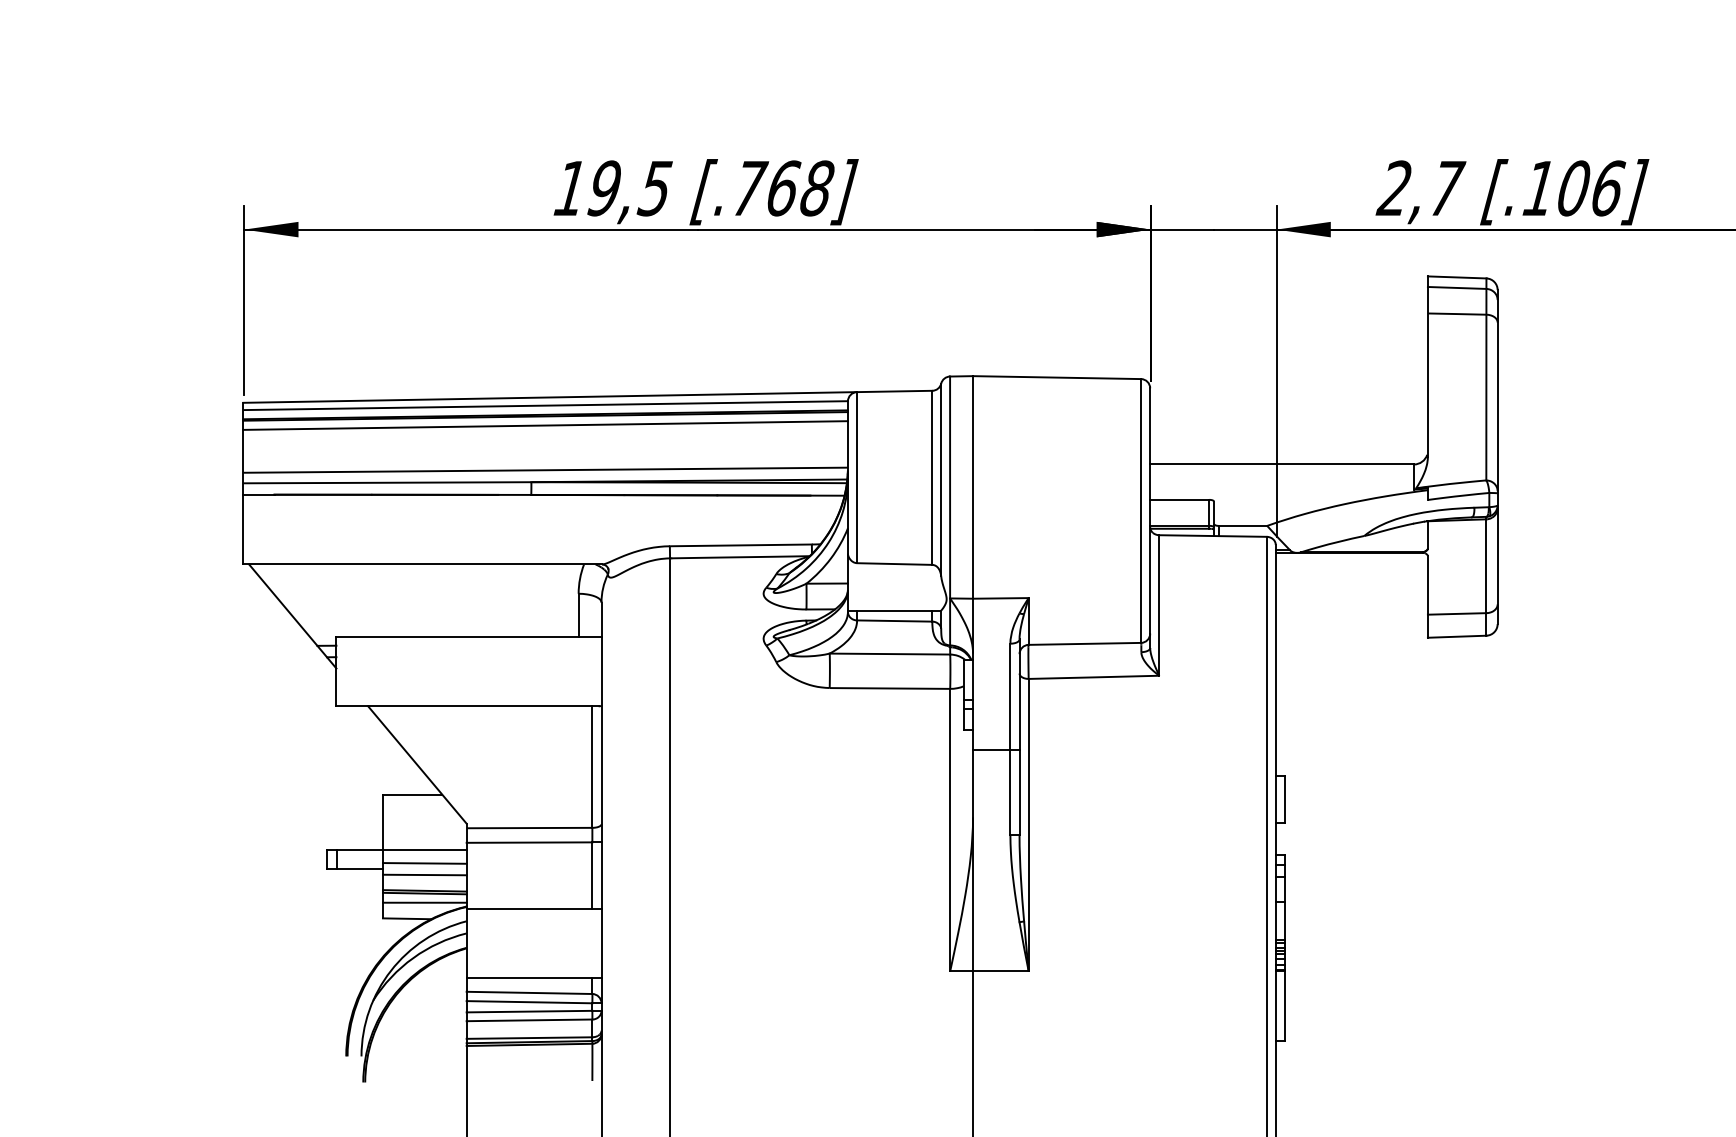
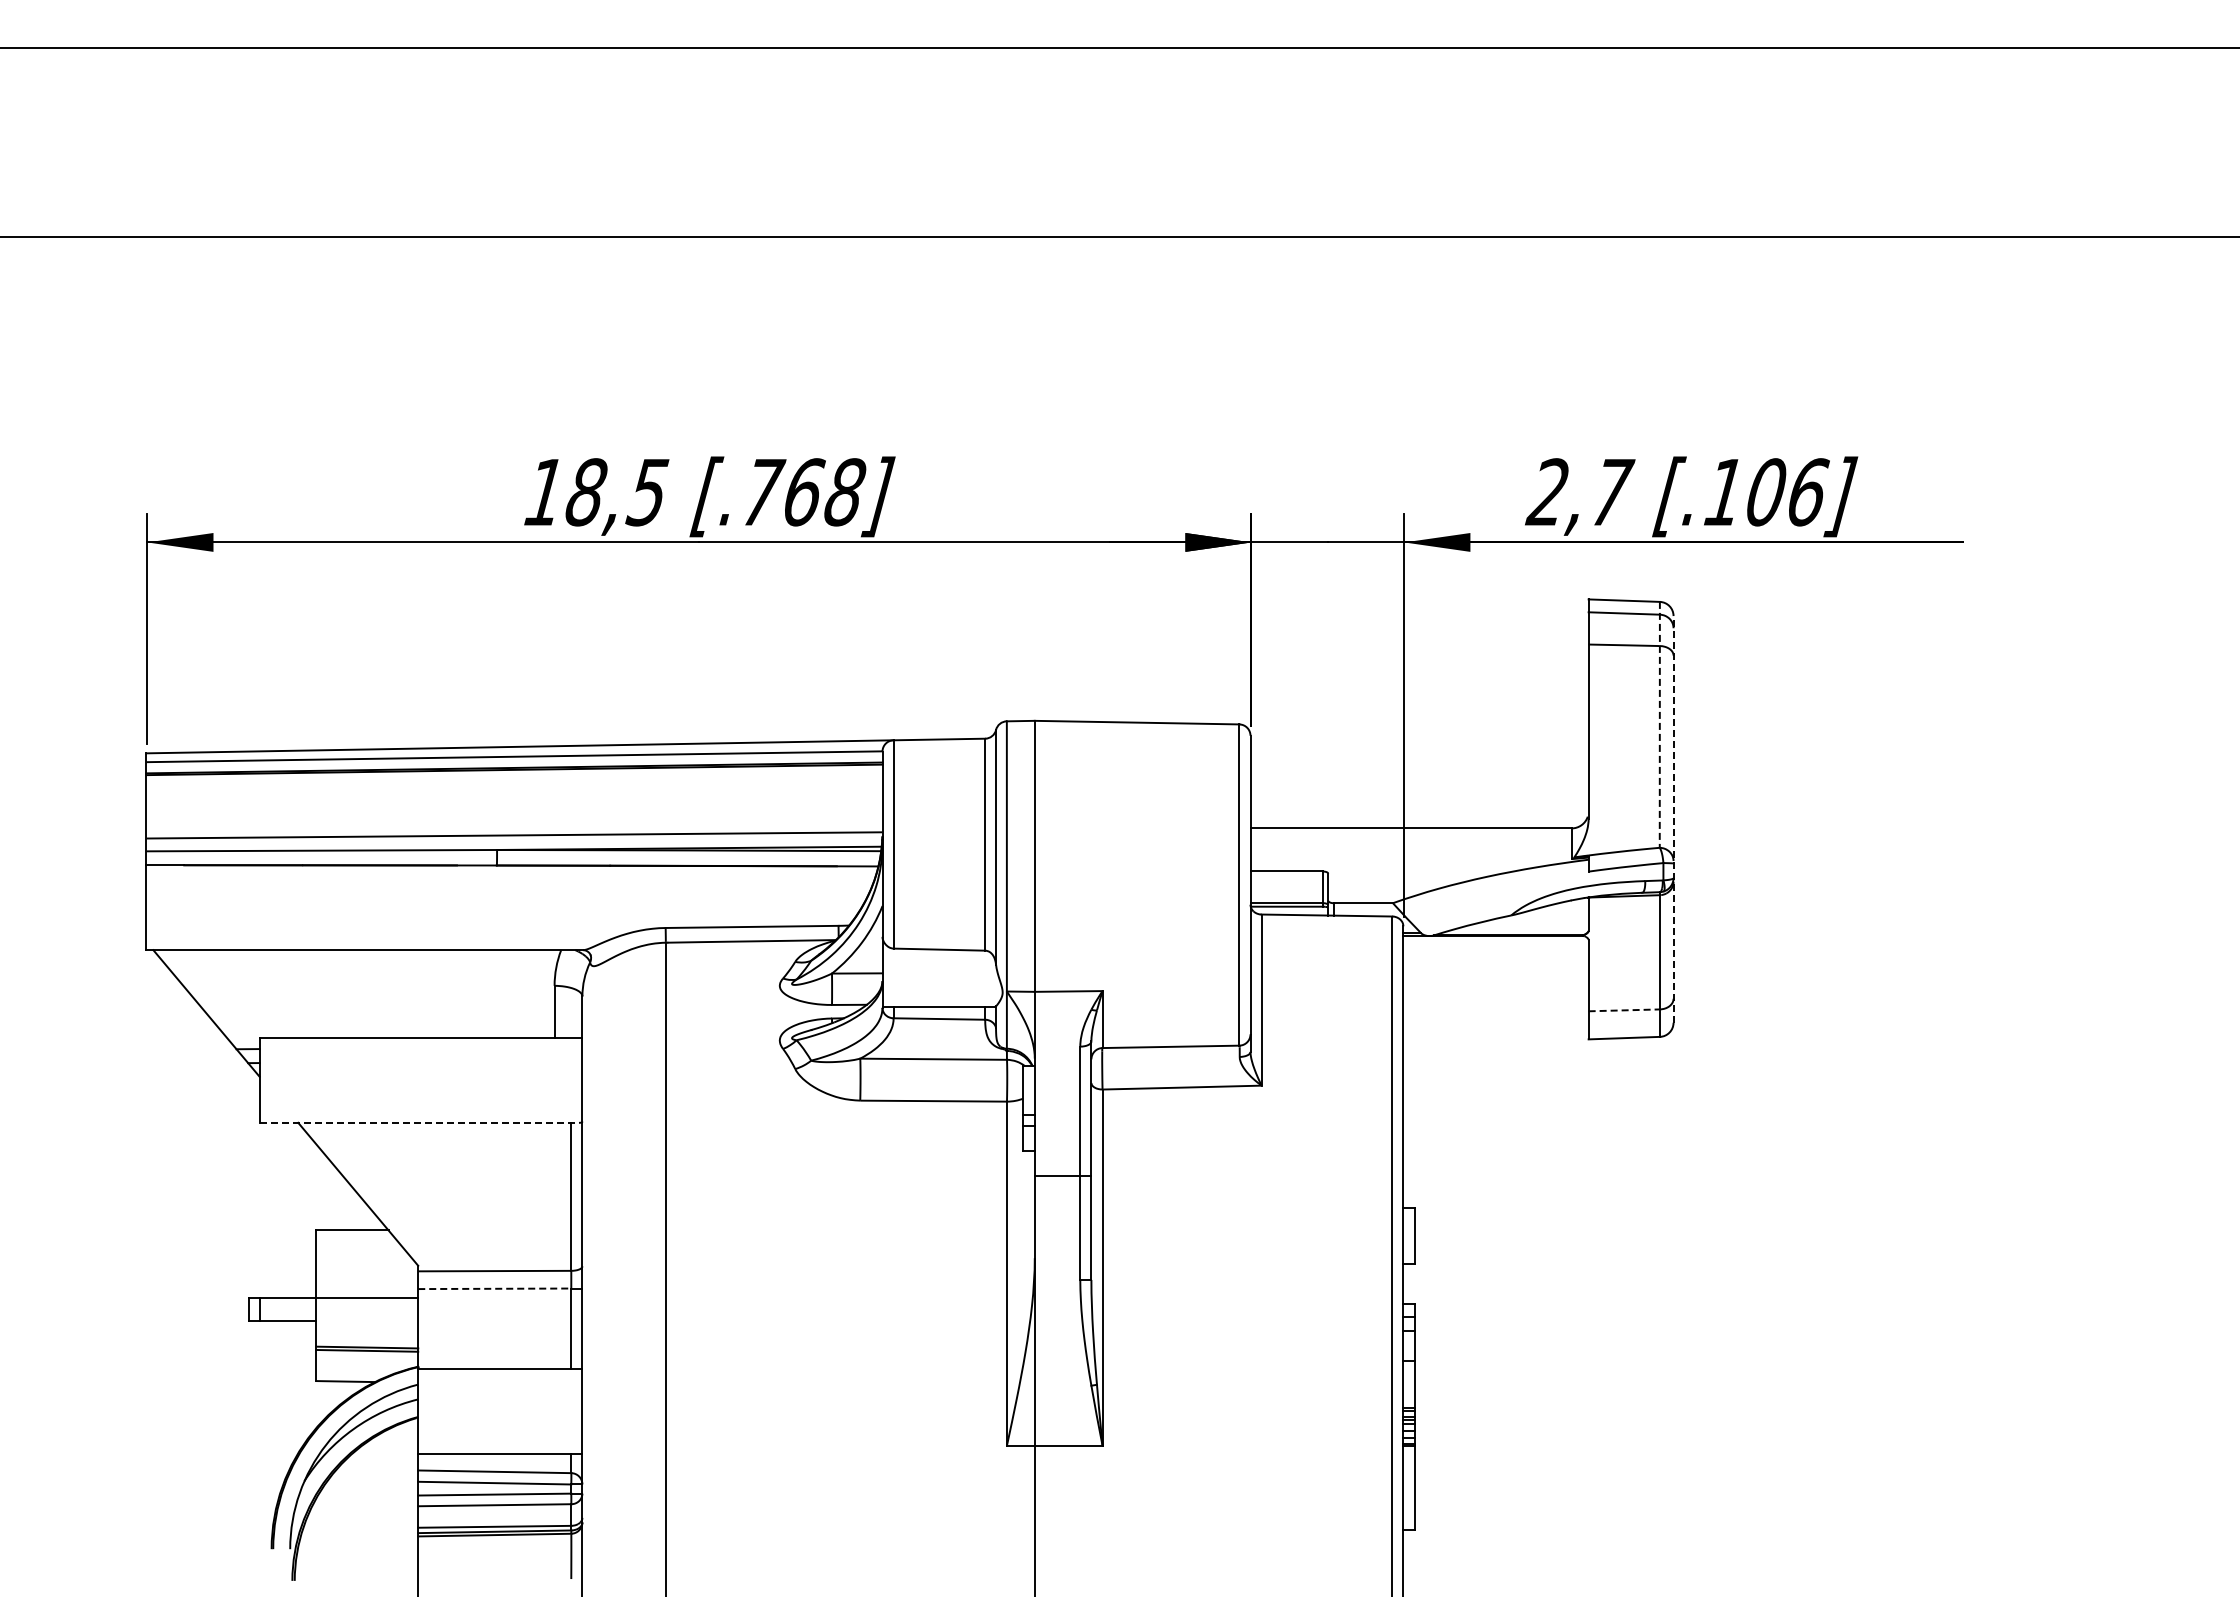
text: (604, 188) -> (586, 492), 19,5 -> 18,5
line: (1486, 379) -> (1659, 724), solid -> dashed
line: (545, 425) -> (514, 780), removed
line: (1497, 456) -> (1673, 818), solid -> dashed
line: (1457, 614) -> (1624, 1010), solid -> dashed
line: (467, 706) -> (419, 1122), solid -> dashed
line: (529, 842) -> (494, 1288), solid -> dashed
line: (424, 862) -> (367, 1313), removed
line: (424, 874) -> (367, 1327), removed
line: (424, 903) -> (367, 1362), removed

